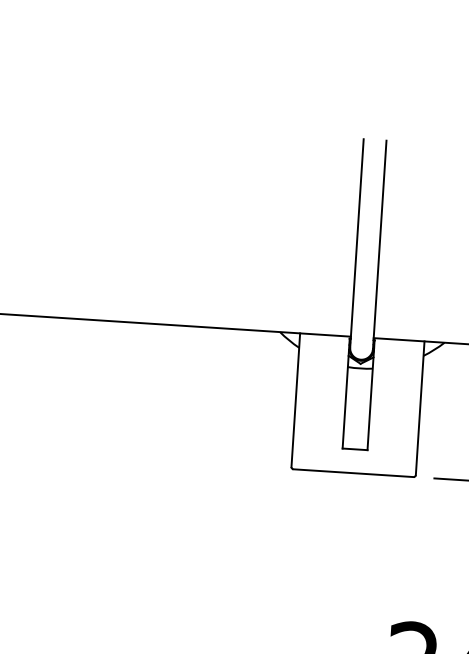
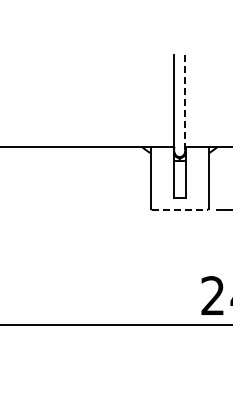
line: (380, 246) -> (185, 104), solid -> dashed
line: (352, 473) -> (179, 209), solid -> dashed

